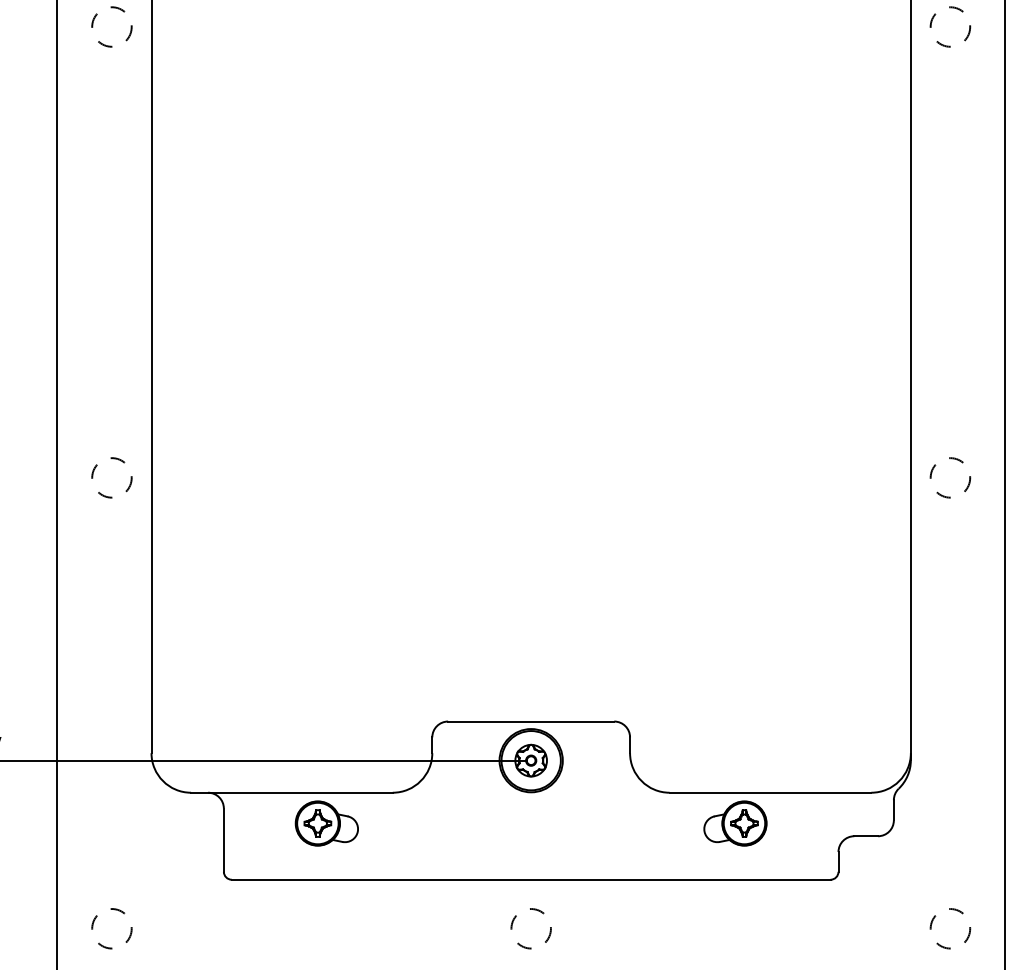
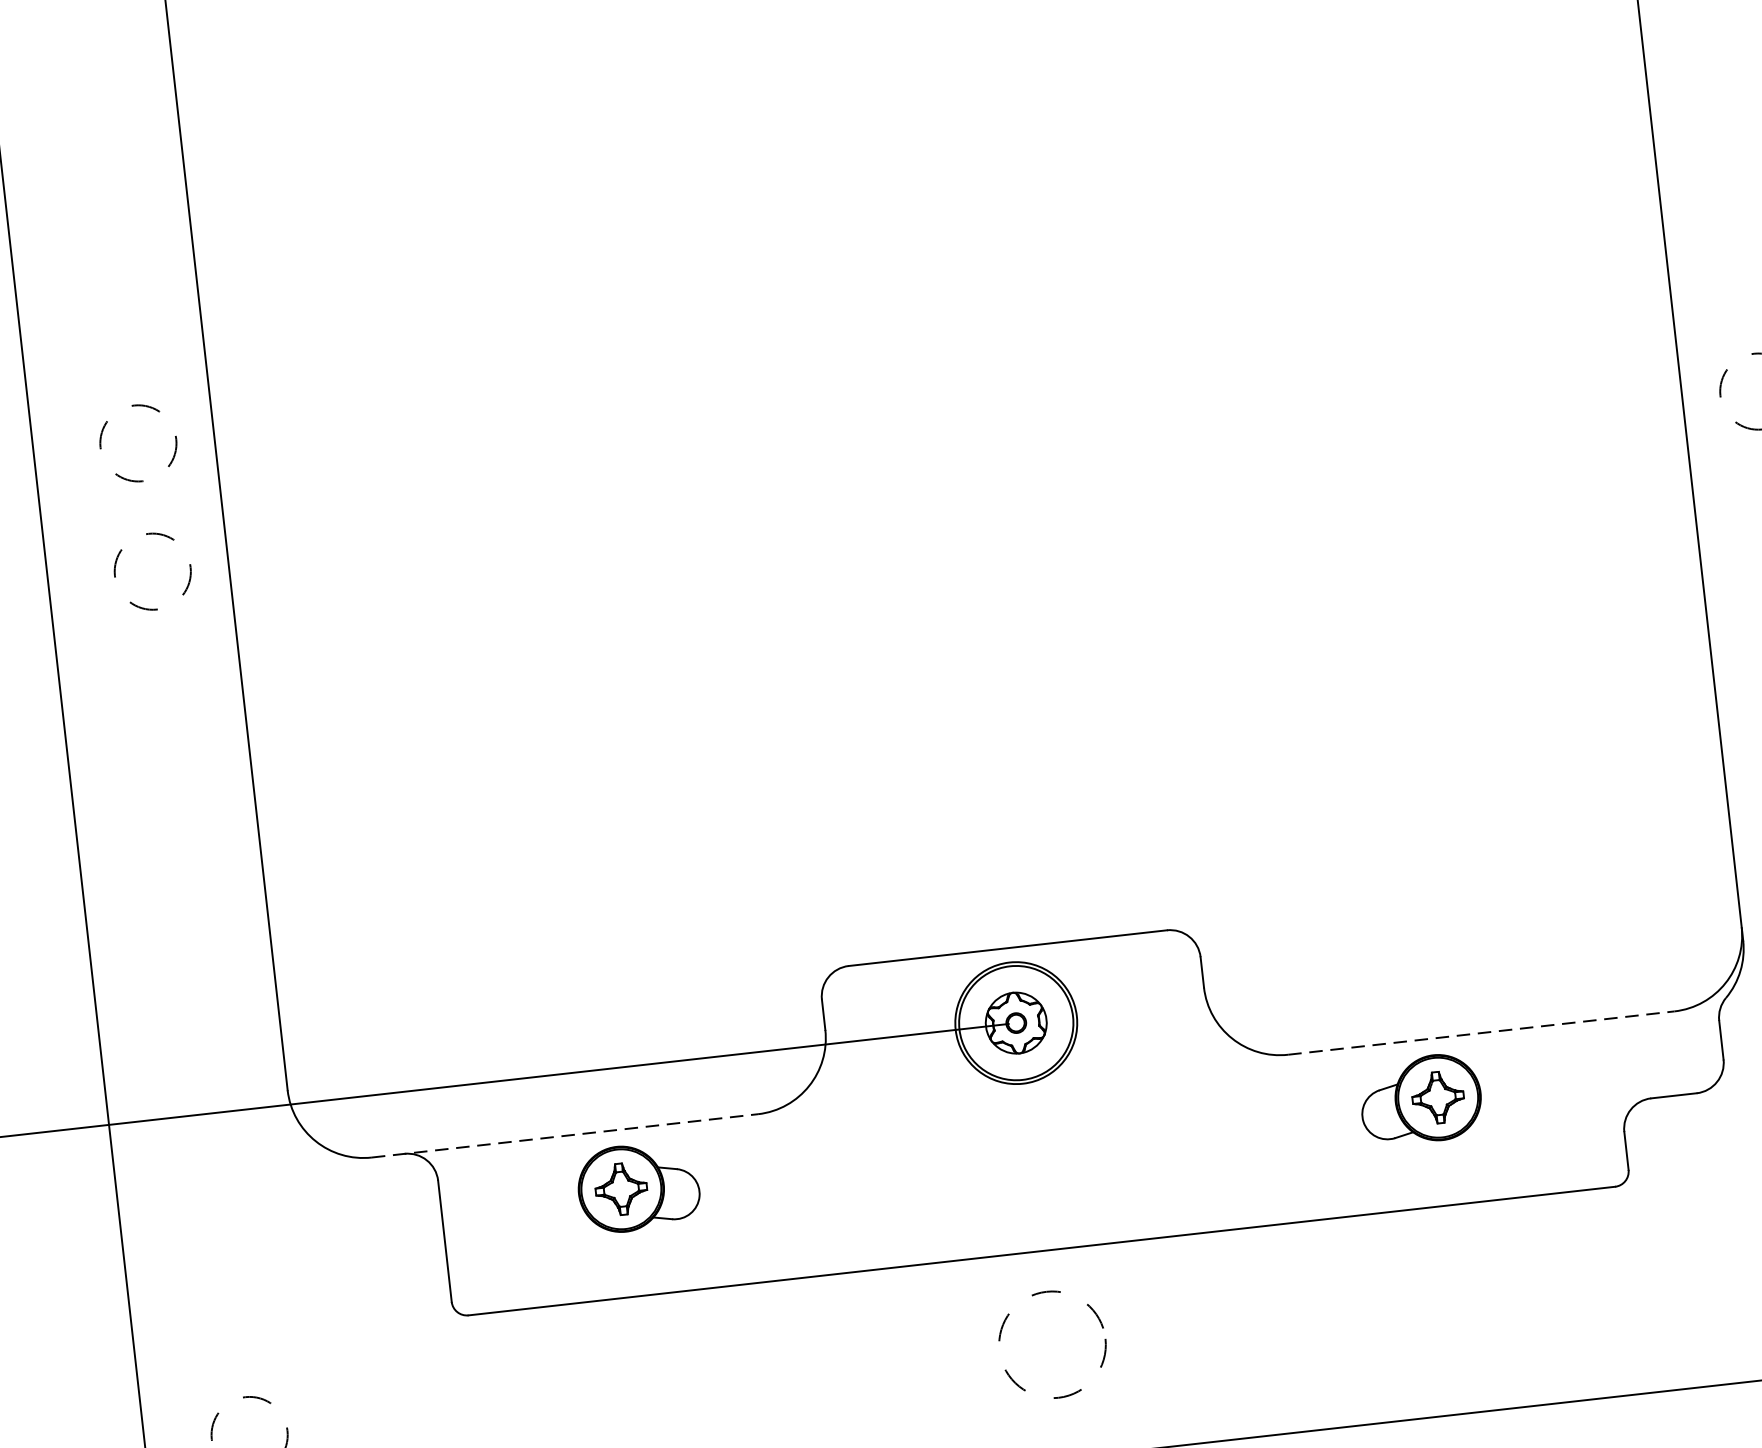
circle: (111, 410) -> (137, 442), added
line: (291, 792) -> (564, 1135), solid -> dashed
line: (770, 792) -> (1481, 1032), solid -> dashed
circle: (530, 928) -> (1051, 1344), size x1.4

